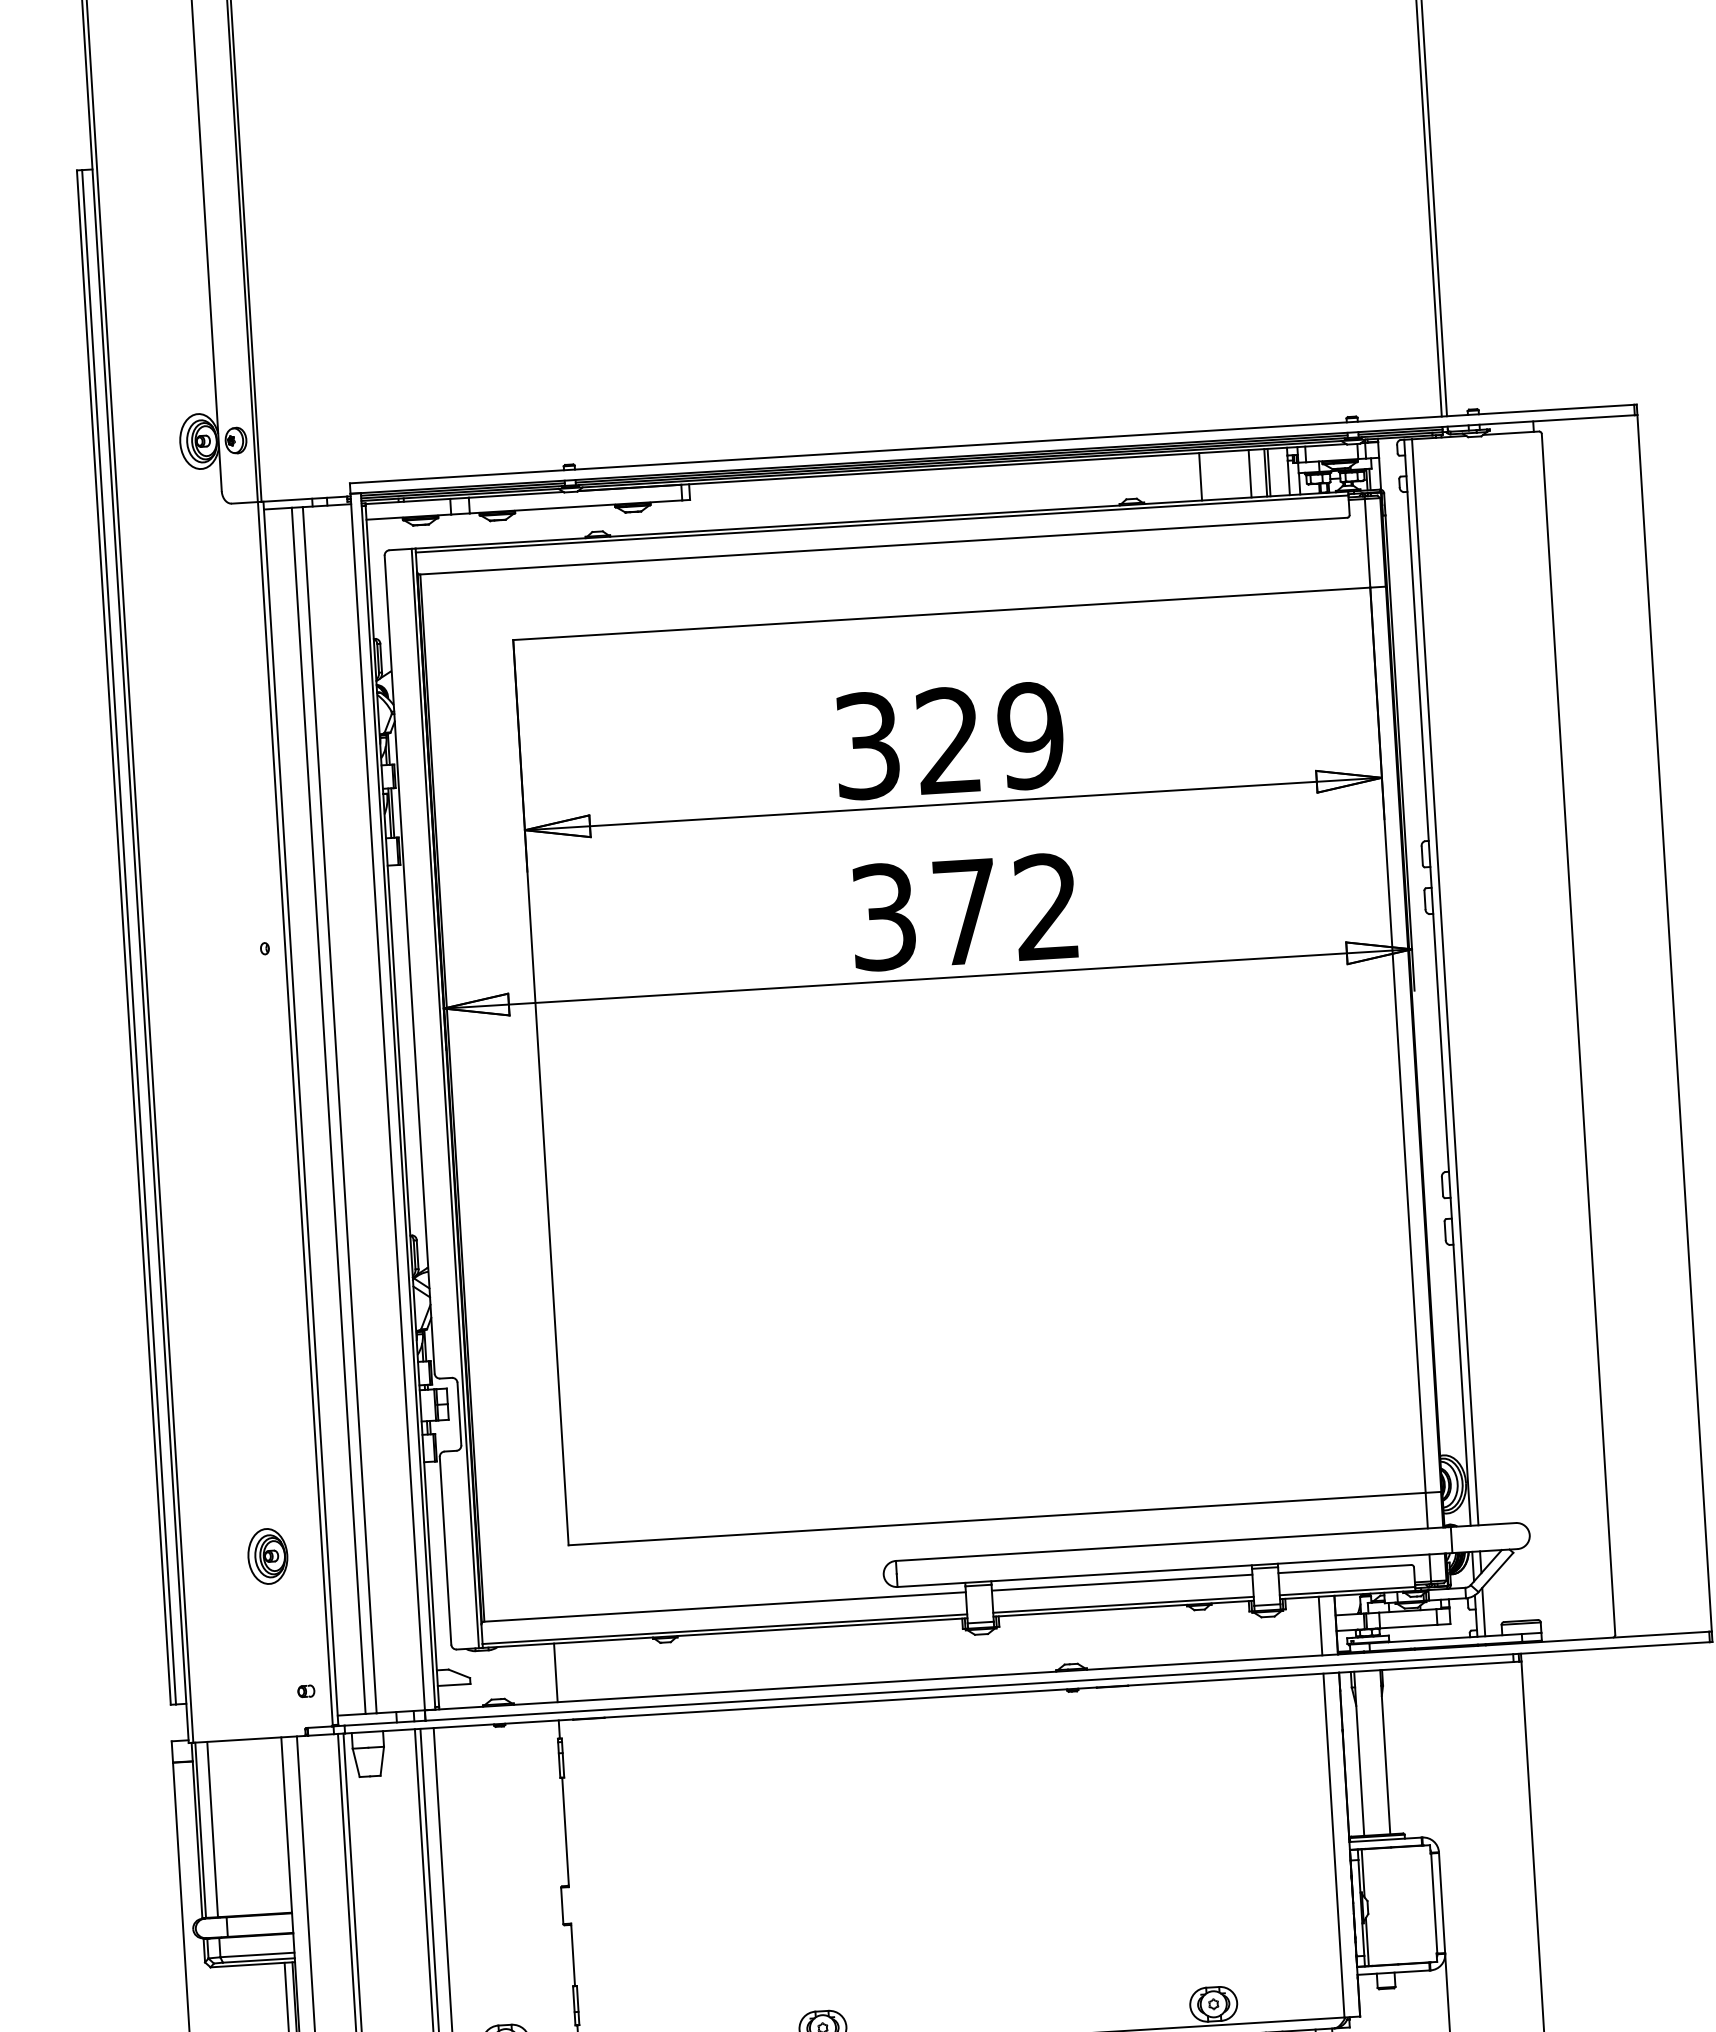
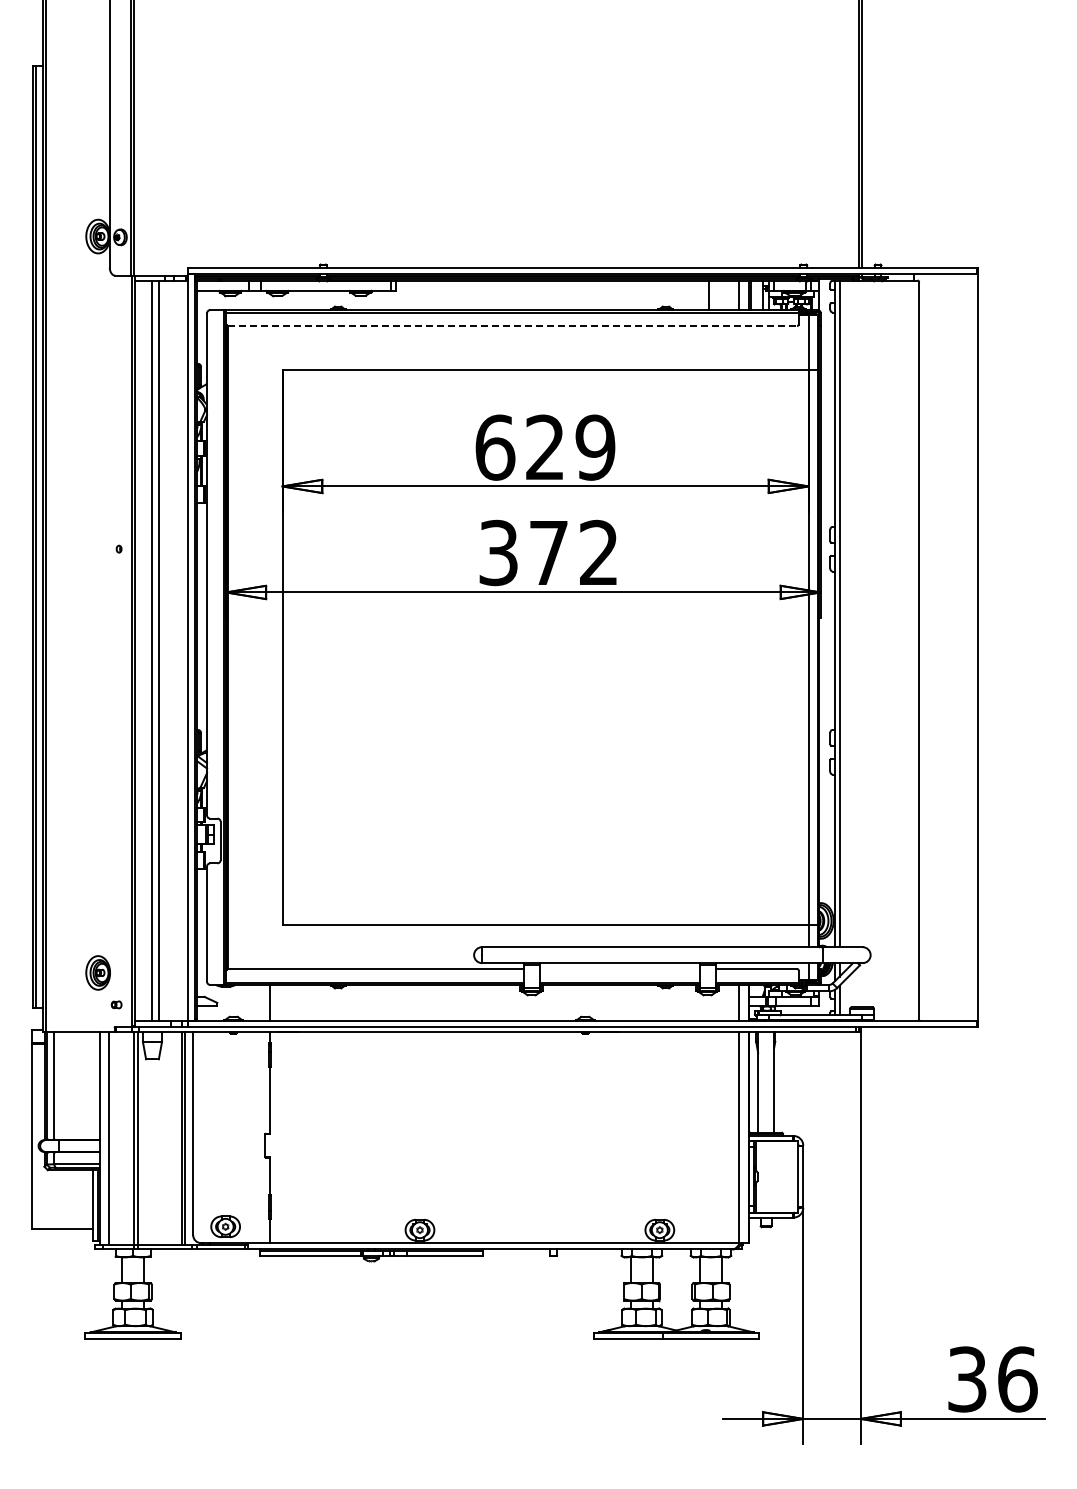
line: (883, 546) -> (512, 326), solid -> dashed
text: (868, 745) -> (495, 447), 329 -> 629
part: (266, 1555) -> (97, 972), moved
line: (1121, 1582) -> (619, 968), removed

